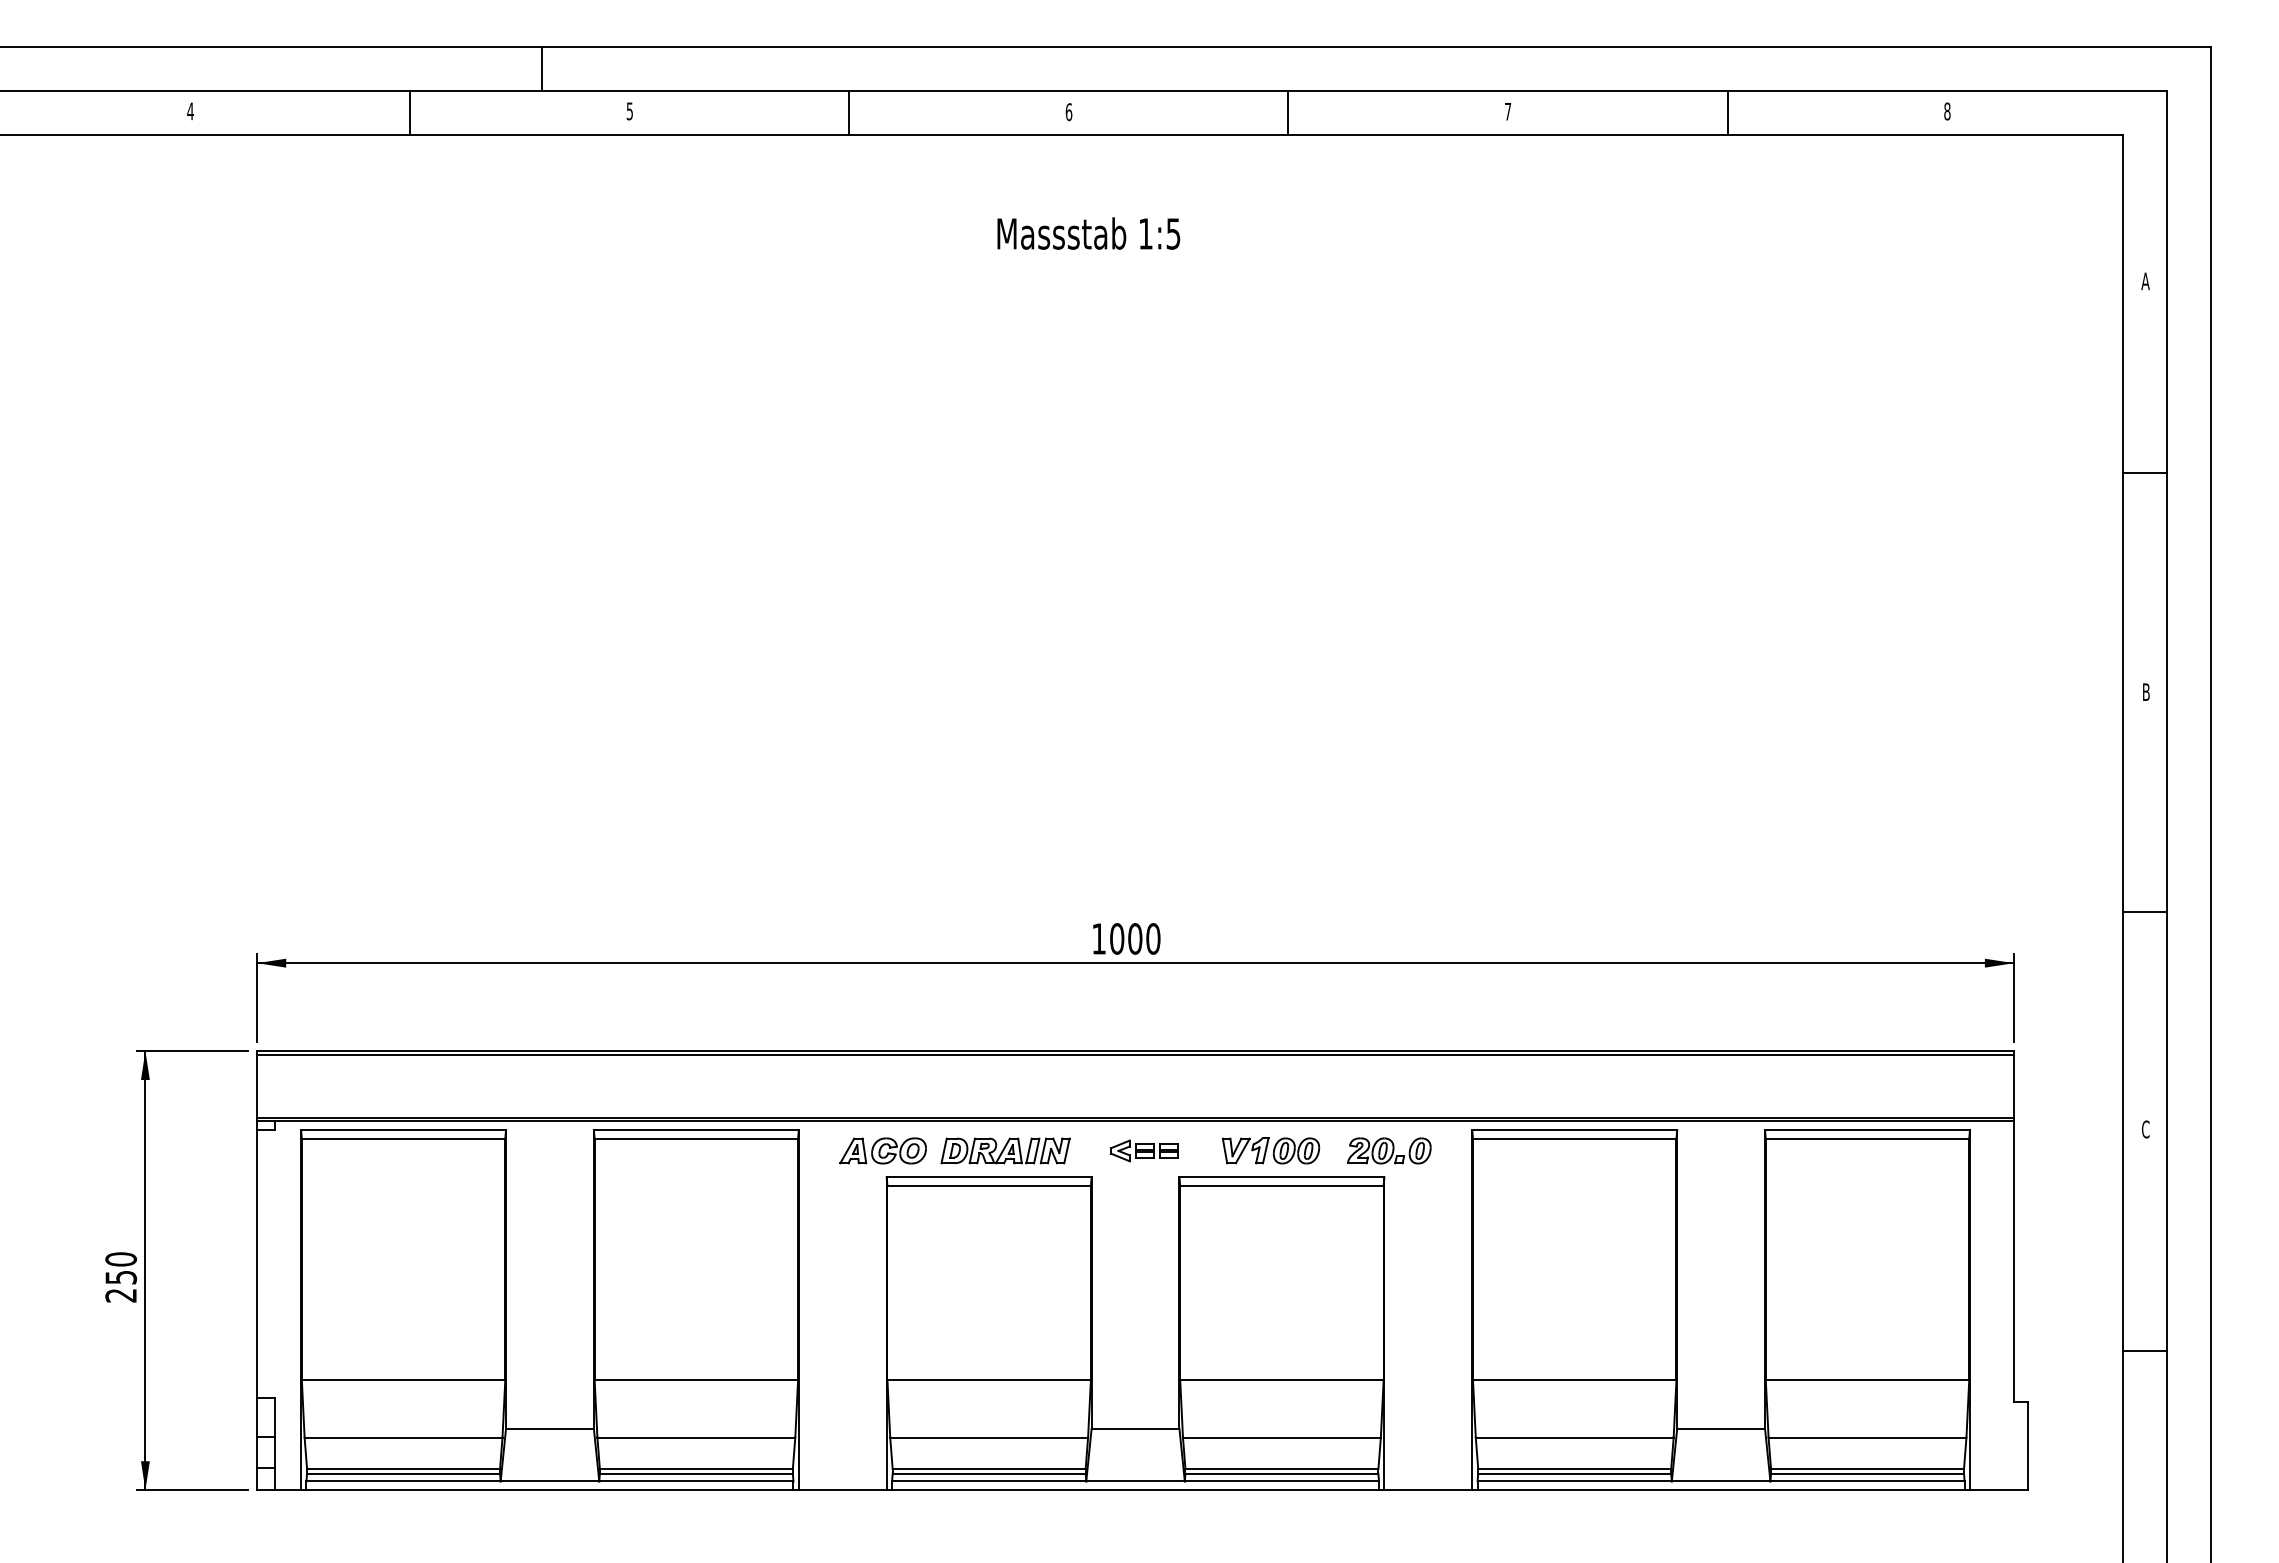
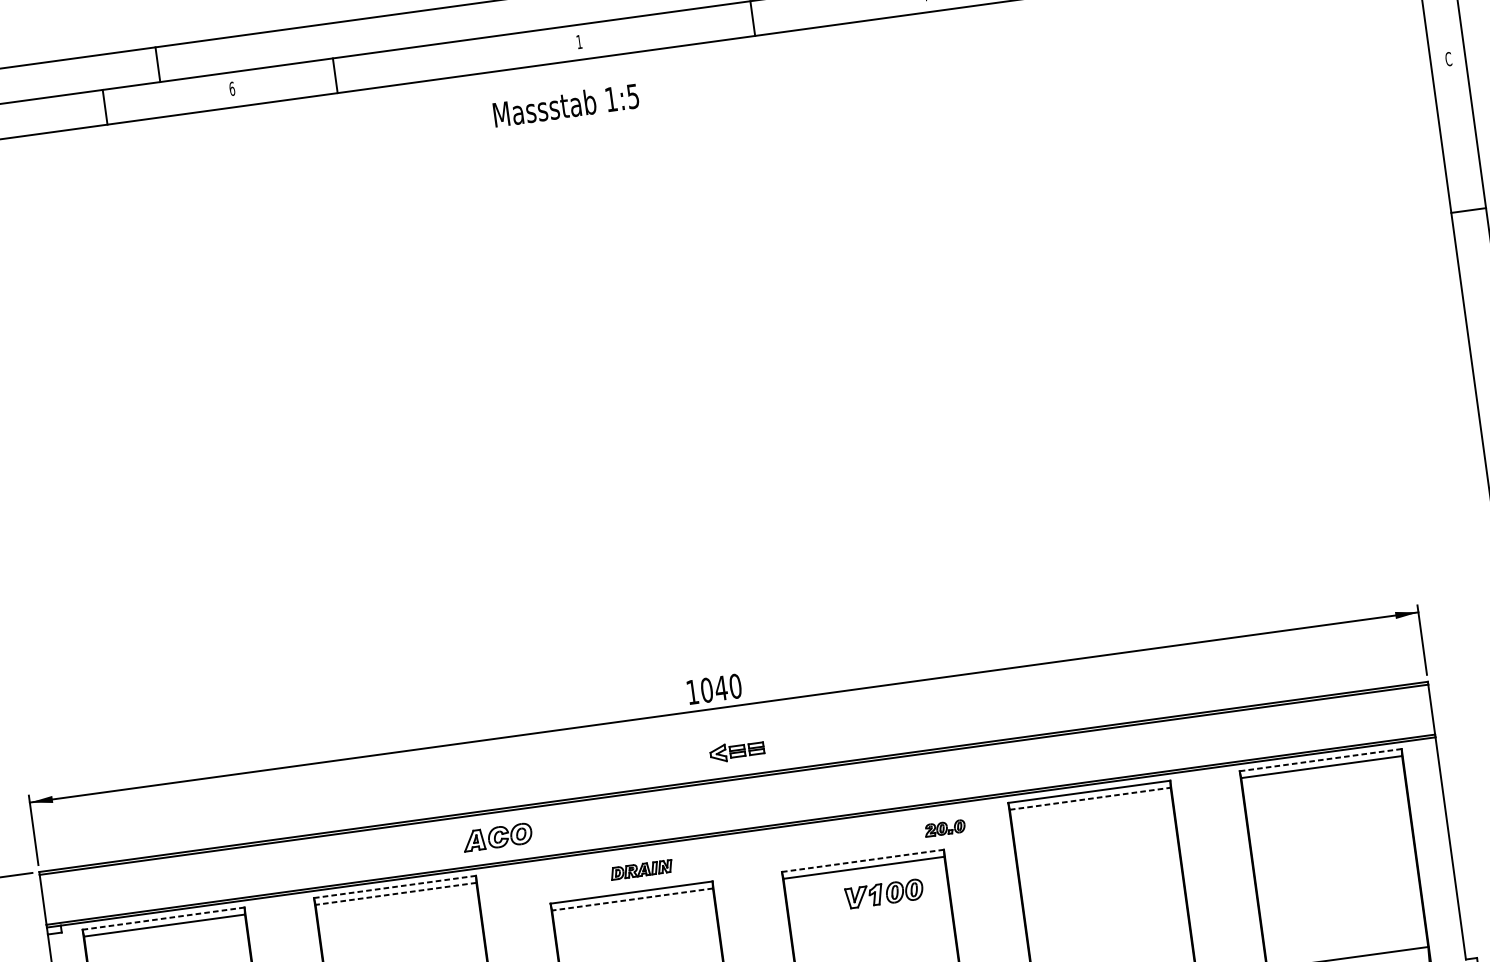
text: (629, 111) -> (231, 89), 5 -> 6
line: (409, 112) -> (104, 107), moved
line: (849, 112) -> (335, 75), moved
text: (1068, 112) -> (579, 42), 6 -> 1
text: (1088, 233) -> (565, 105), moved
text: (2145, 281) -> (1448, 59), A -> C
text: (1134, 938) -> (720, 688), 1000 -> 1040
line: (403, 1130) -> (163, 918), solid -> dashed
line: (695, 1130) -> (394, 887), solid -> dashed
line: (1868, 1130) -> (1321, 760), solid -> dashed
line: (696, 1138) -> (396, 893), solid -> dashed
line: (1574, 1138) -> (1090, 798), solid -> dashed
part: (882, 1150) -> (497, 837), moved
part: (1005, 1150) -> (641, 869), size x0.6
part: (1144, 1150) -> (737, 751), moved
part: (1270, 1150) -> (884, 893), moved
part: (1389, 1150) -> (945, 828), size x0.6
line: (1282, 1177) -> (863, 860), solid -> dashed
line: (989, 1186) -> (632, 899), solid -> dashed

